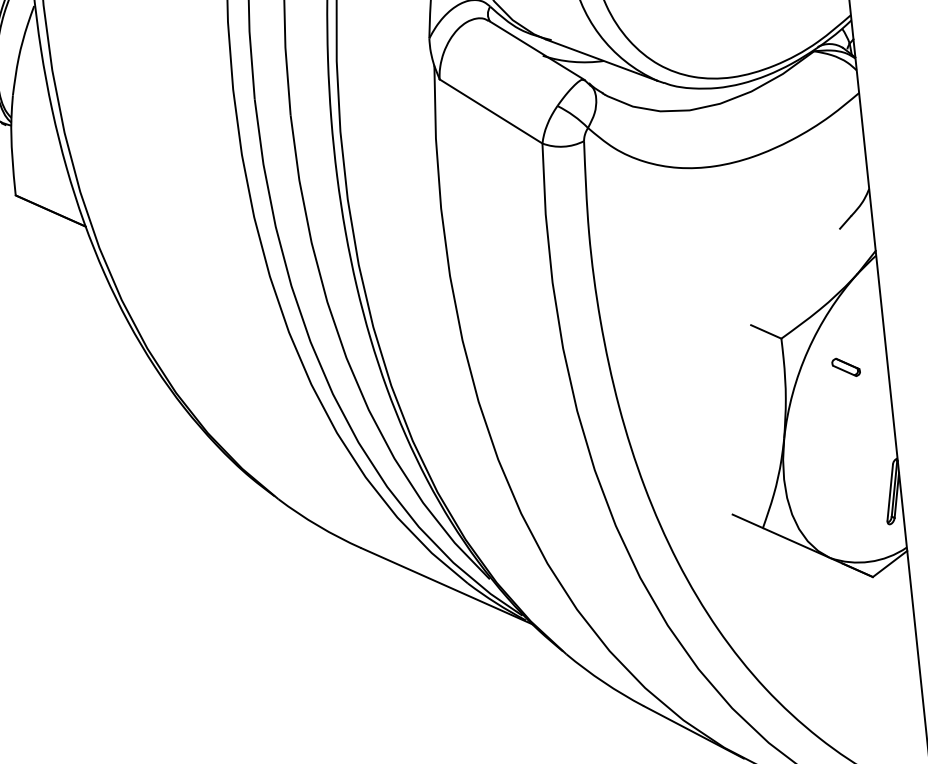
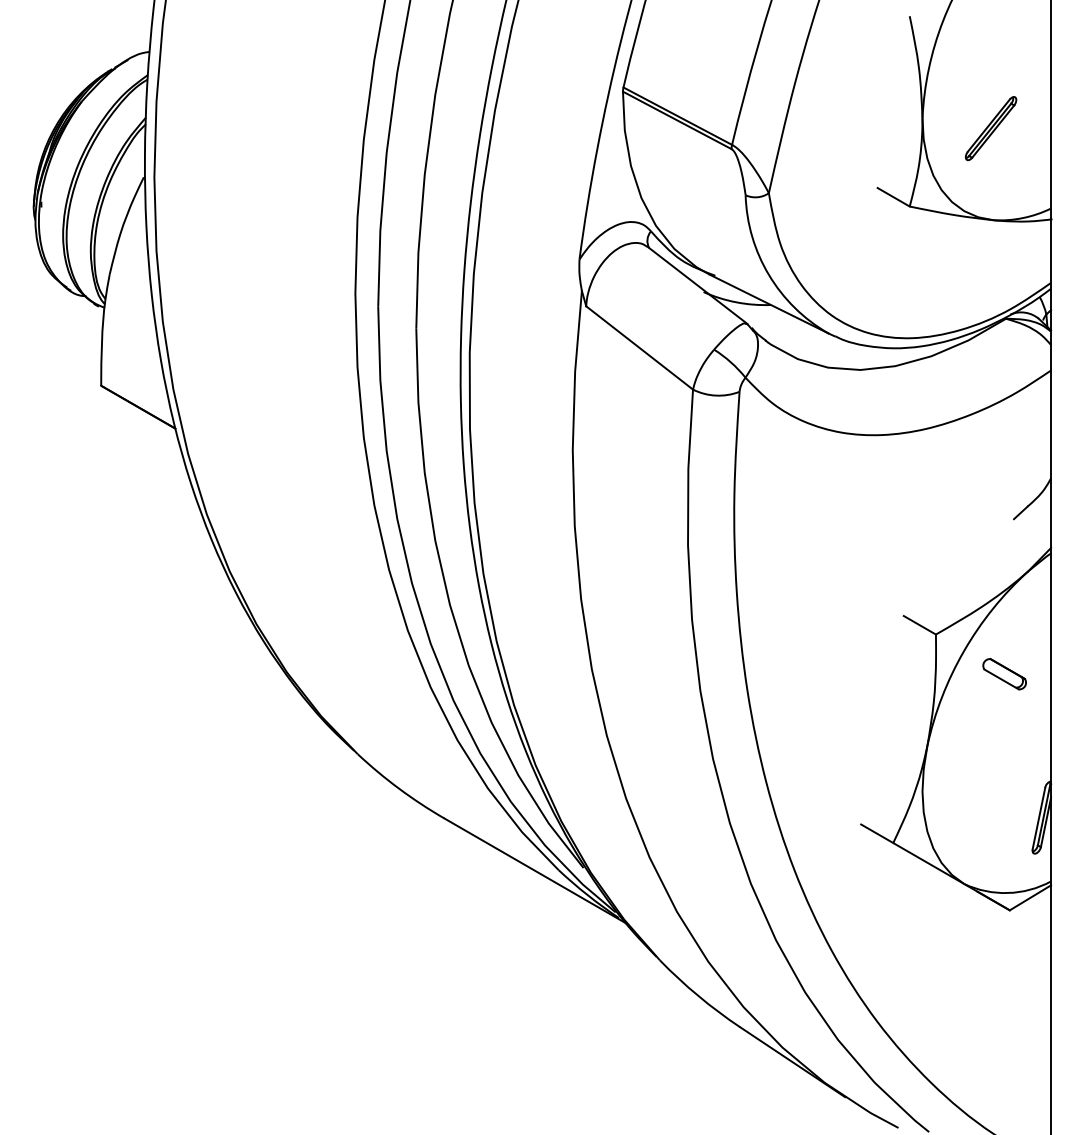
part: (846, 366) -> (1004, 673), size x1.43

